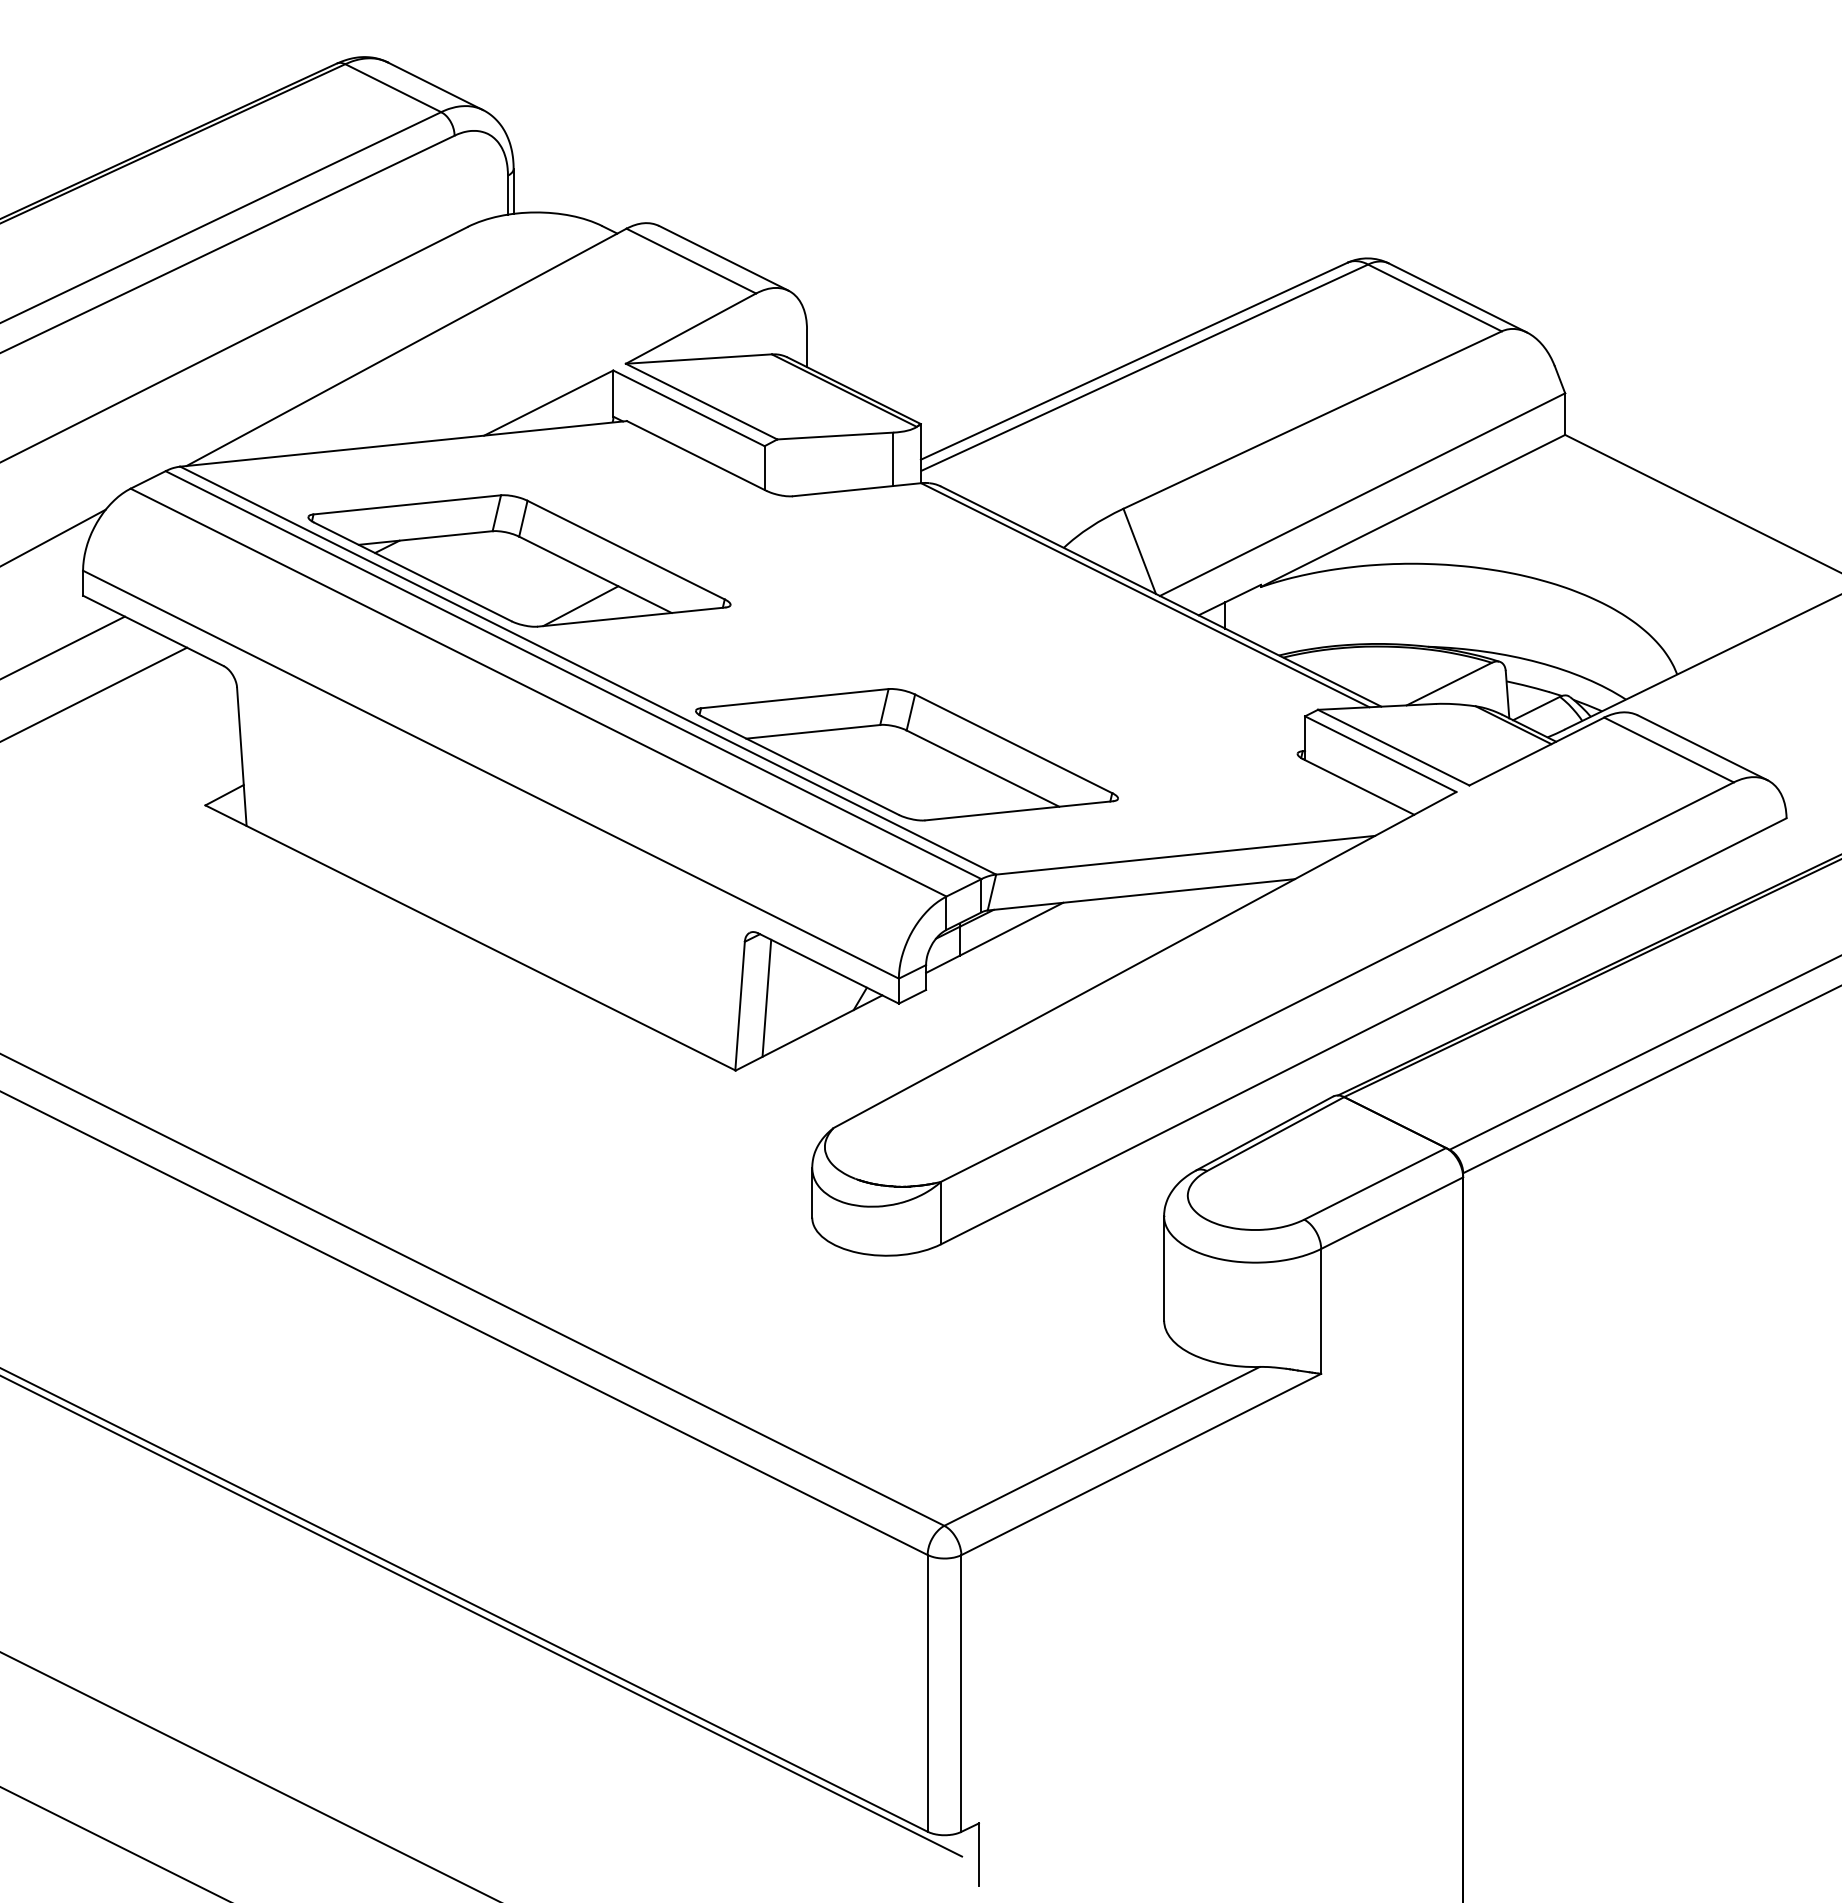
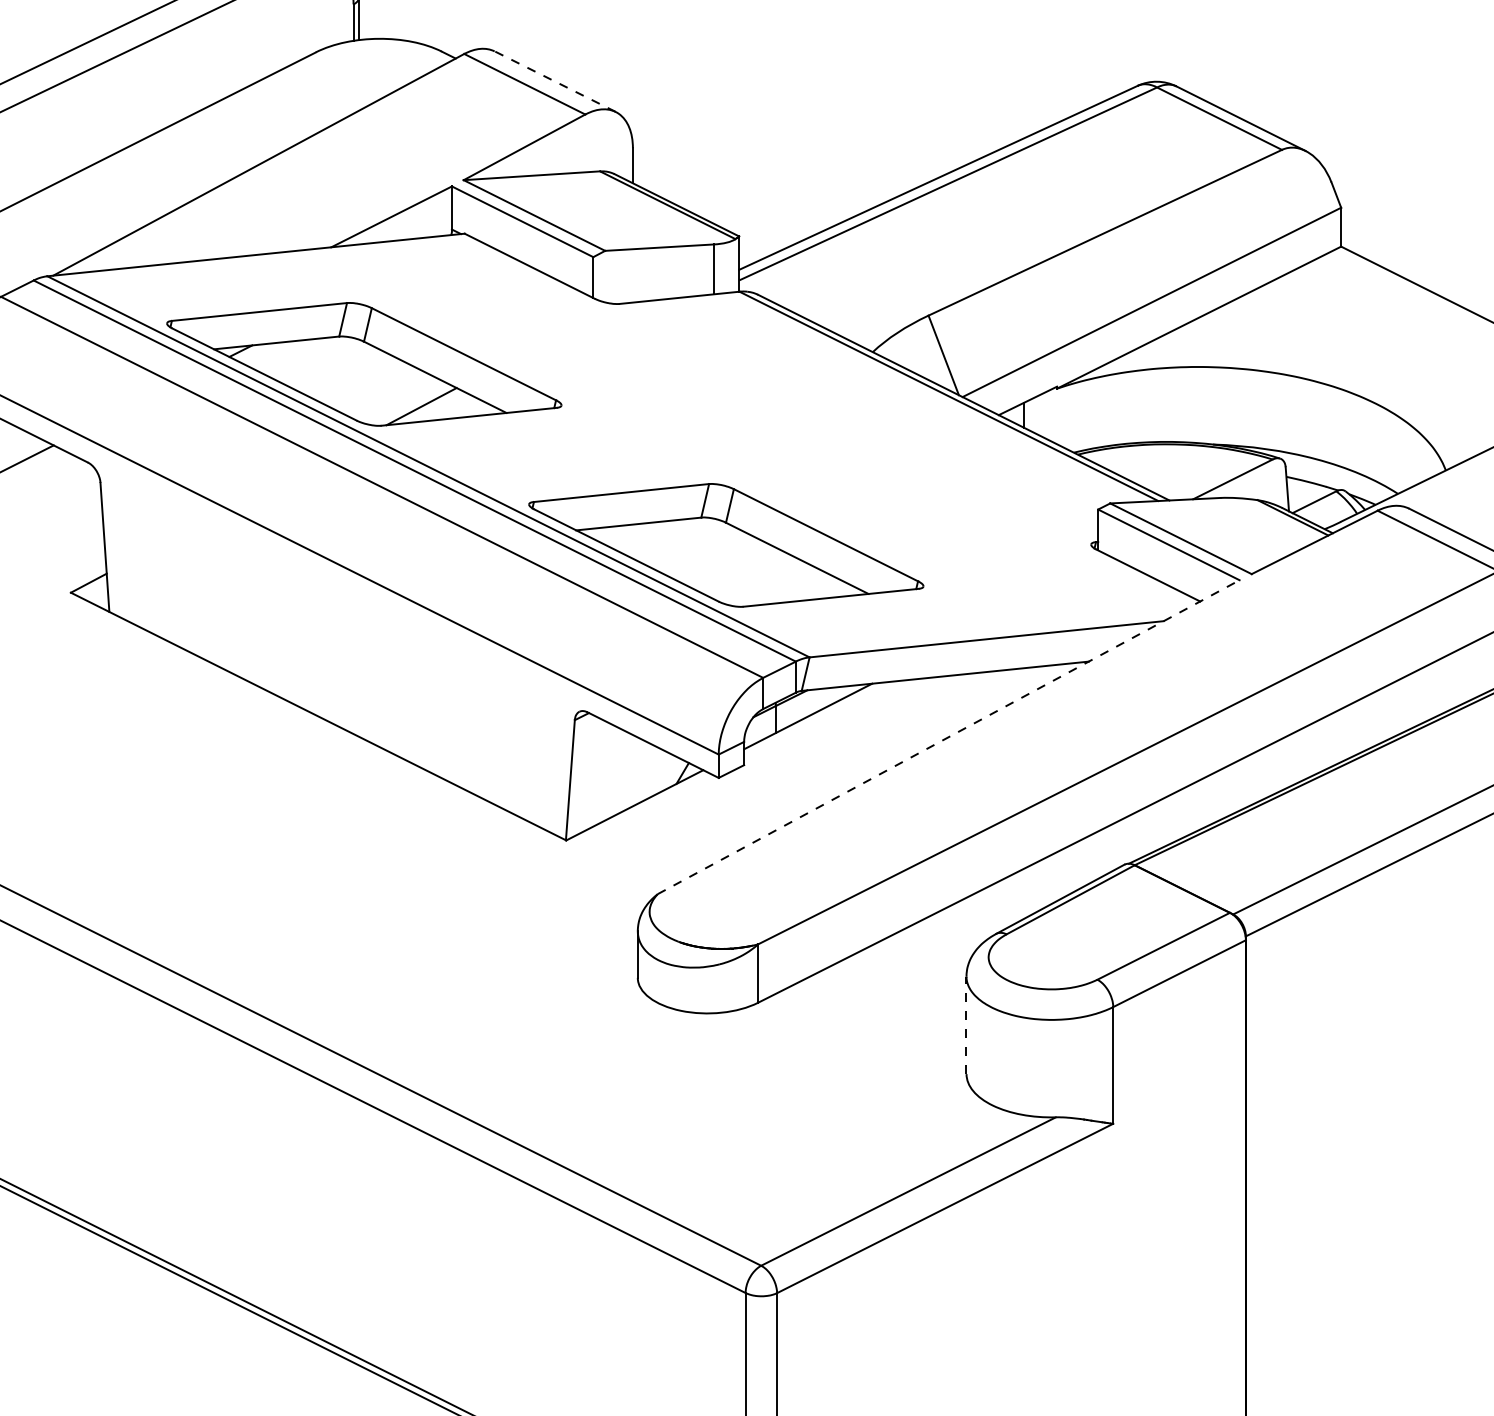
line: (723, 258) -> (554, 81), solid -> dashed
line: (1145, 960) -> (949, 737), solid -> dashed
line: (766, 997) -> (595, 772), removed
line: (1164, 1267) -> (966, 1024), solid -> dashed

